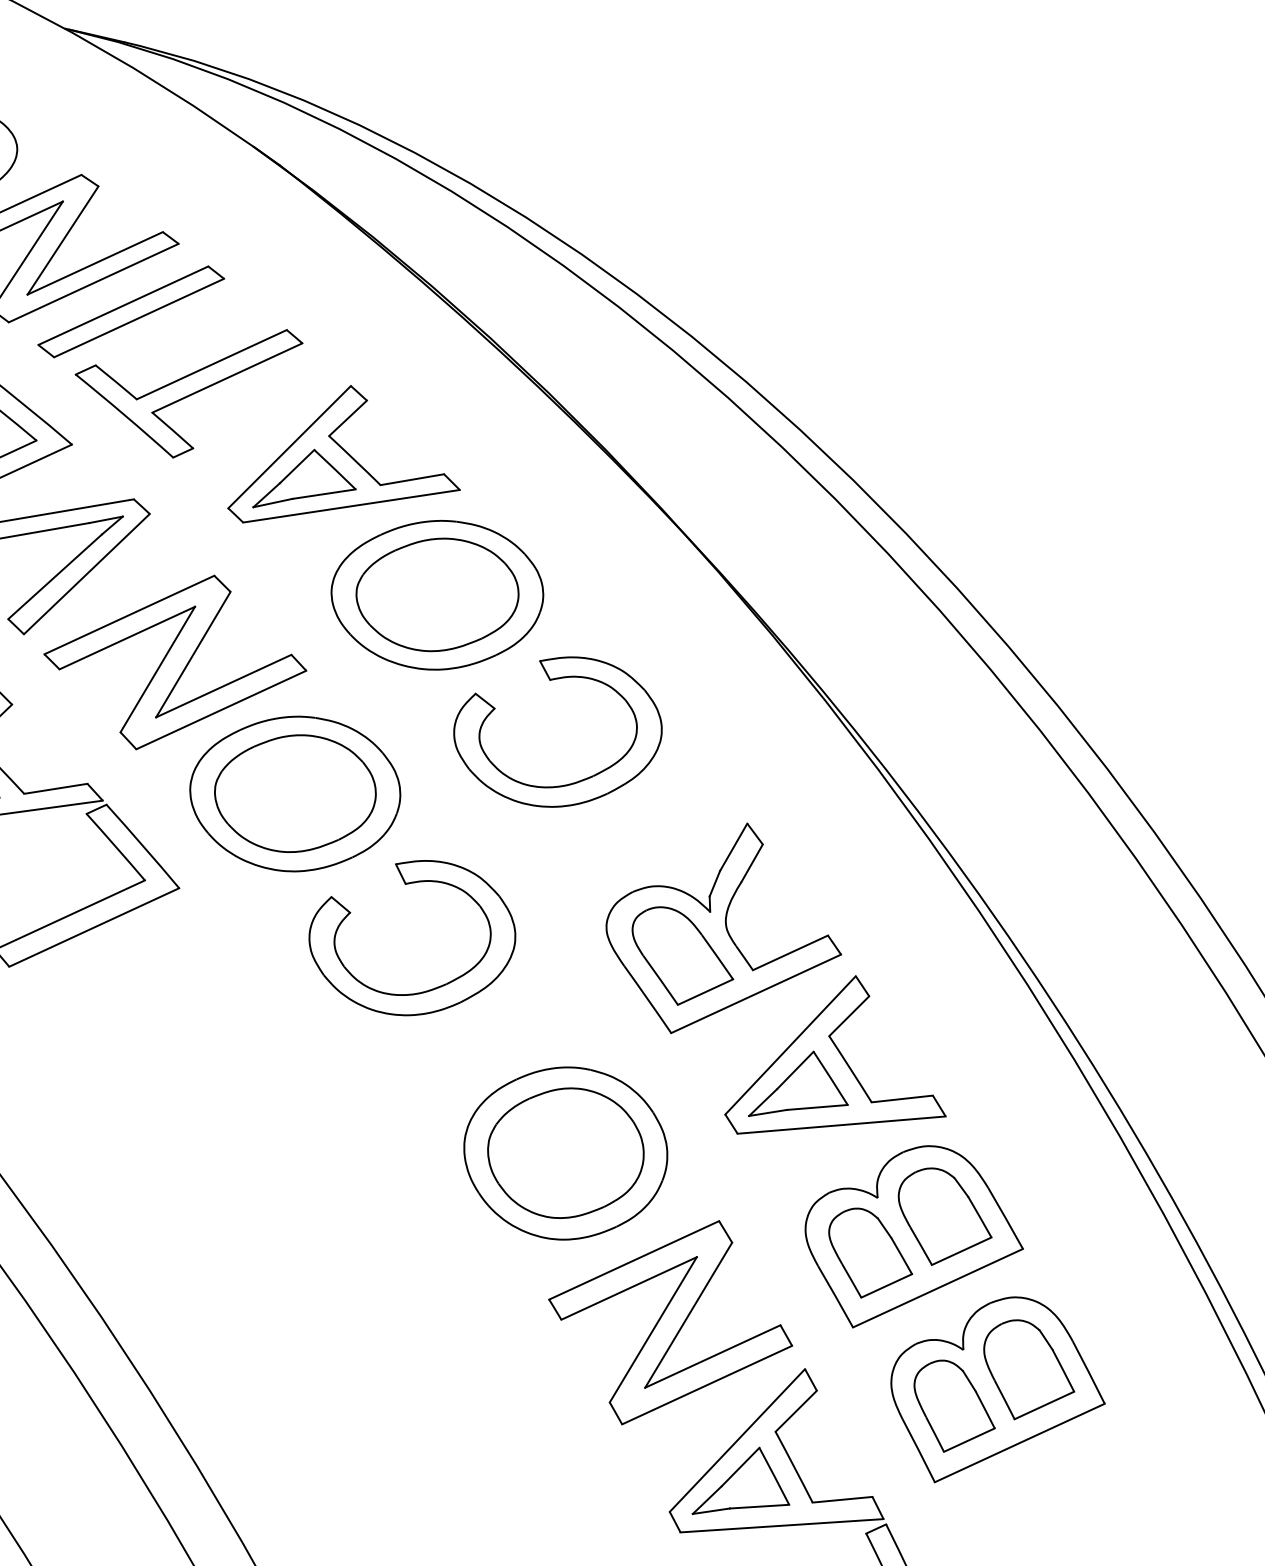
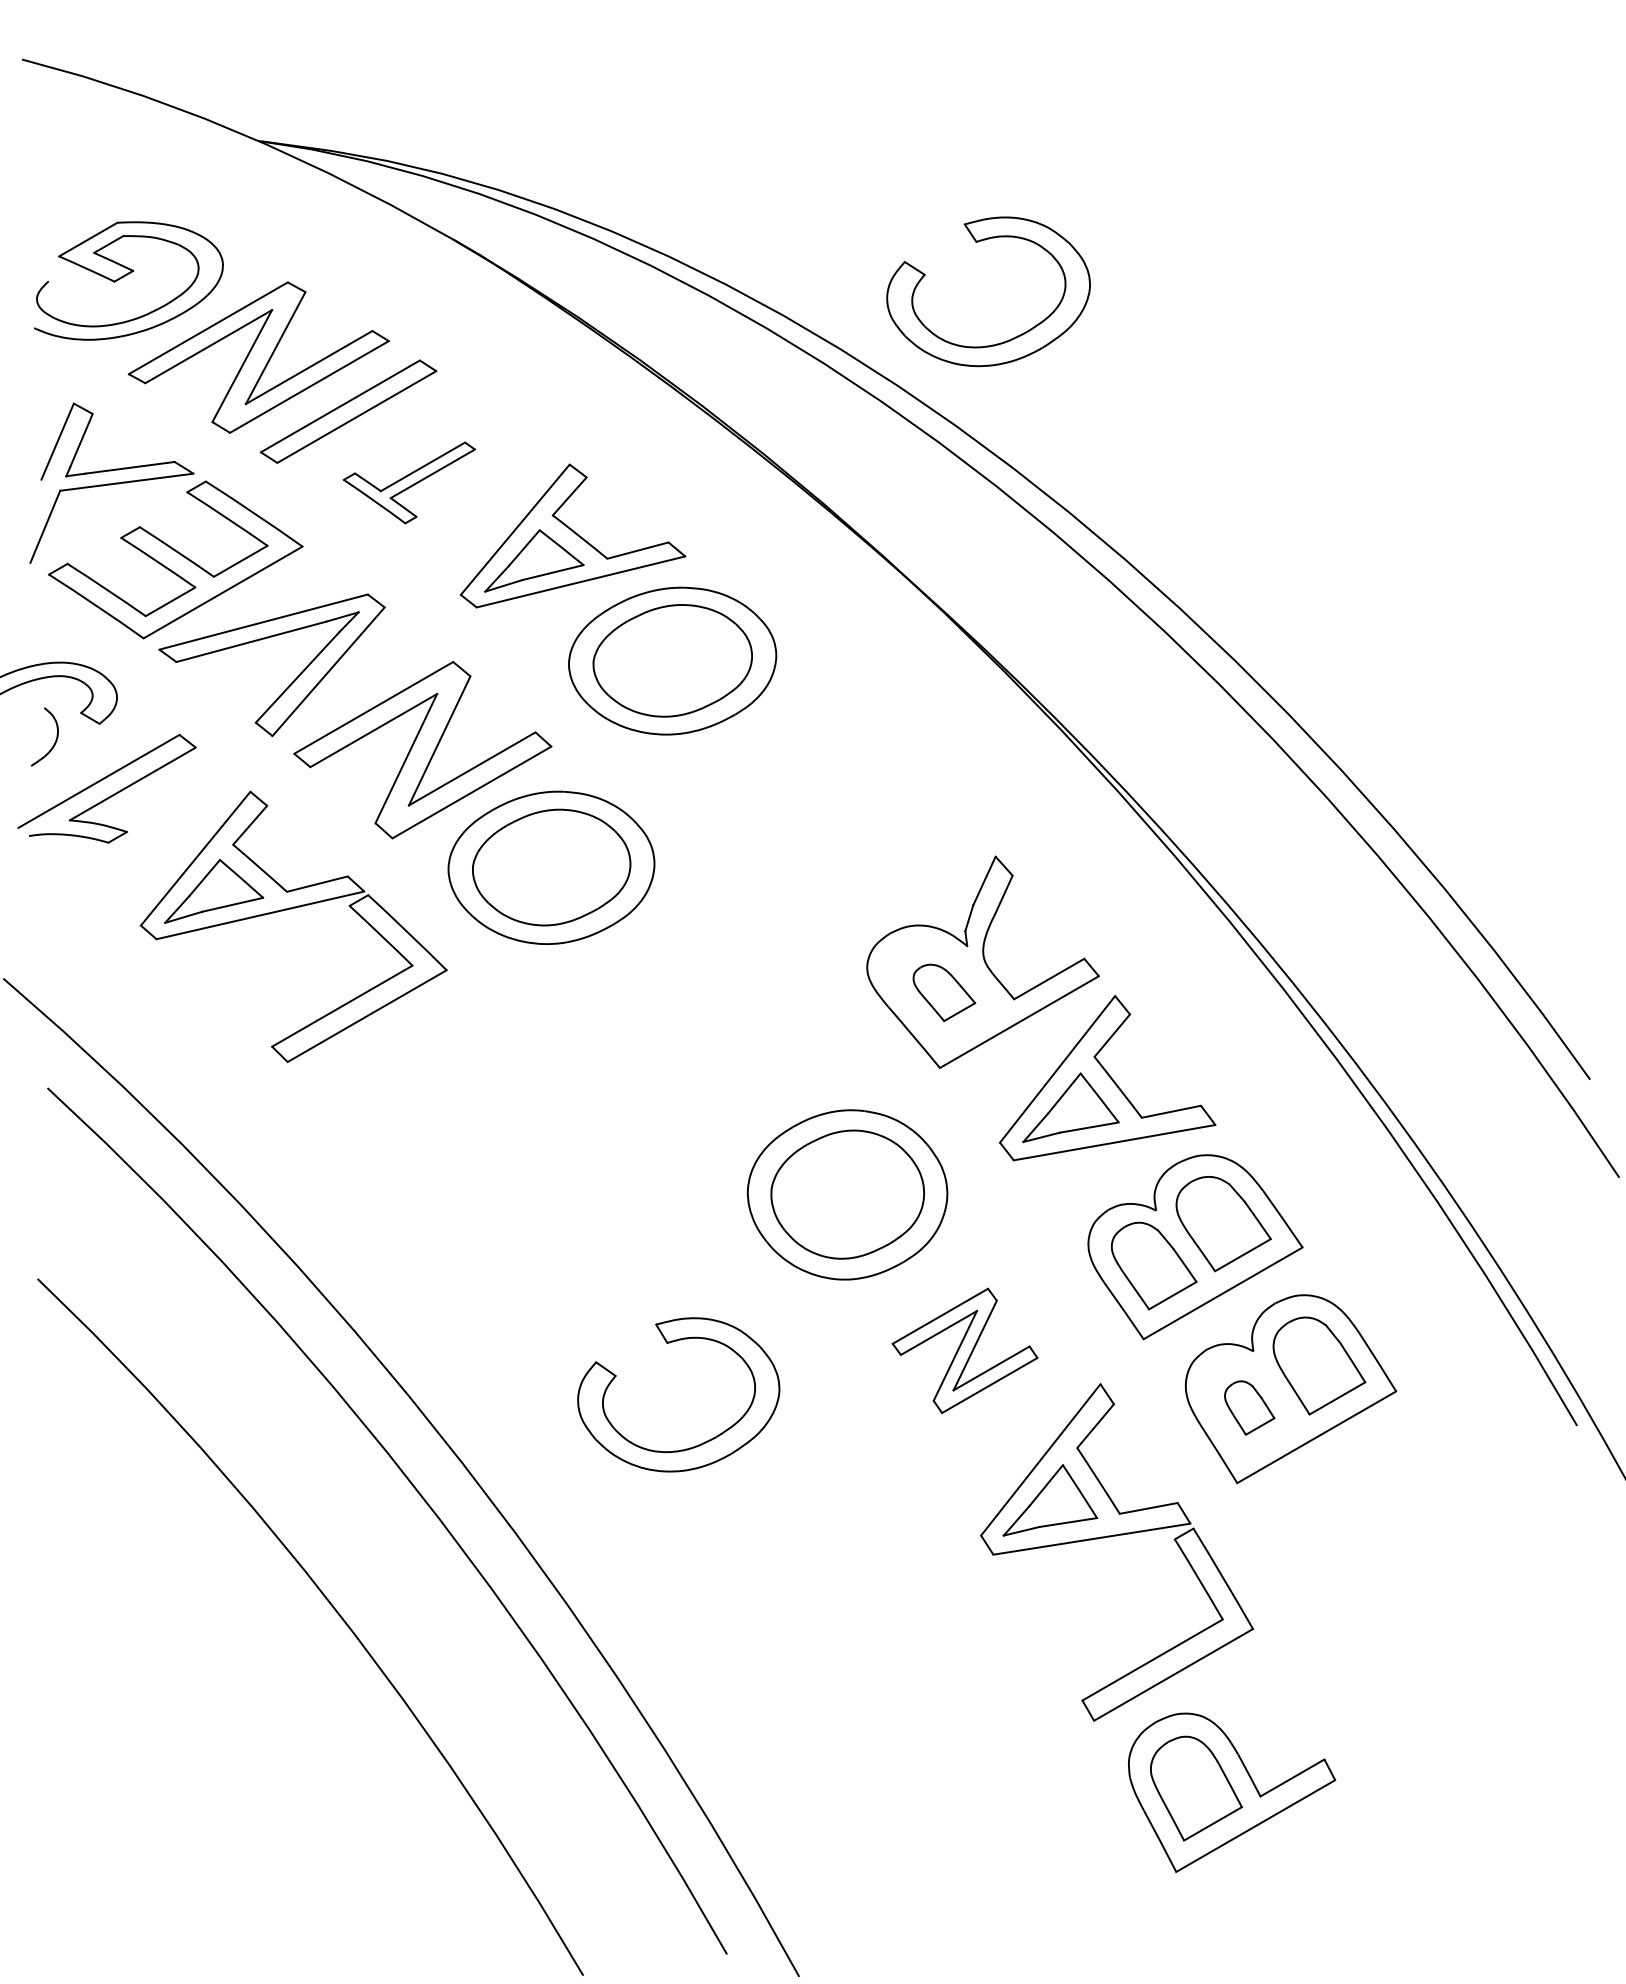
part: (186, 389) -> (409, 482), size x0.6
part: (552, 680) -> (978, 242), moved
part: (407, 884) -> (669, 1343), moved
part: (682, 956) -> (944, 992), size x0.6
part: (670, 1322) -> (964, 1350), size x0.6
part: (954, 1406) -> (1249, 1407), size x0.6

